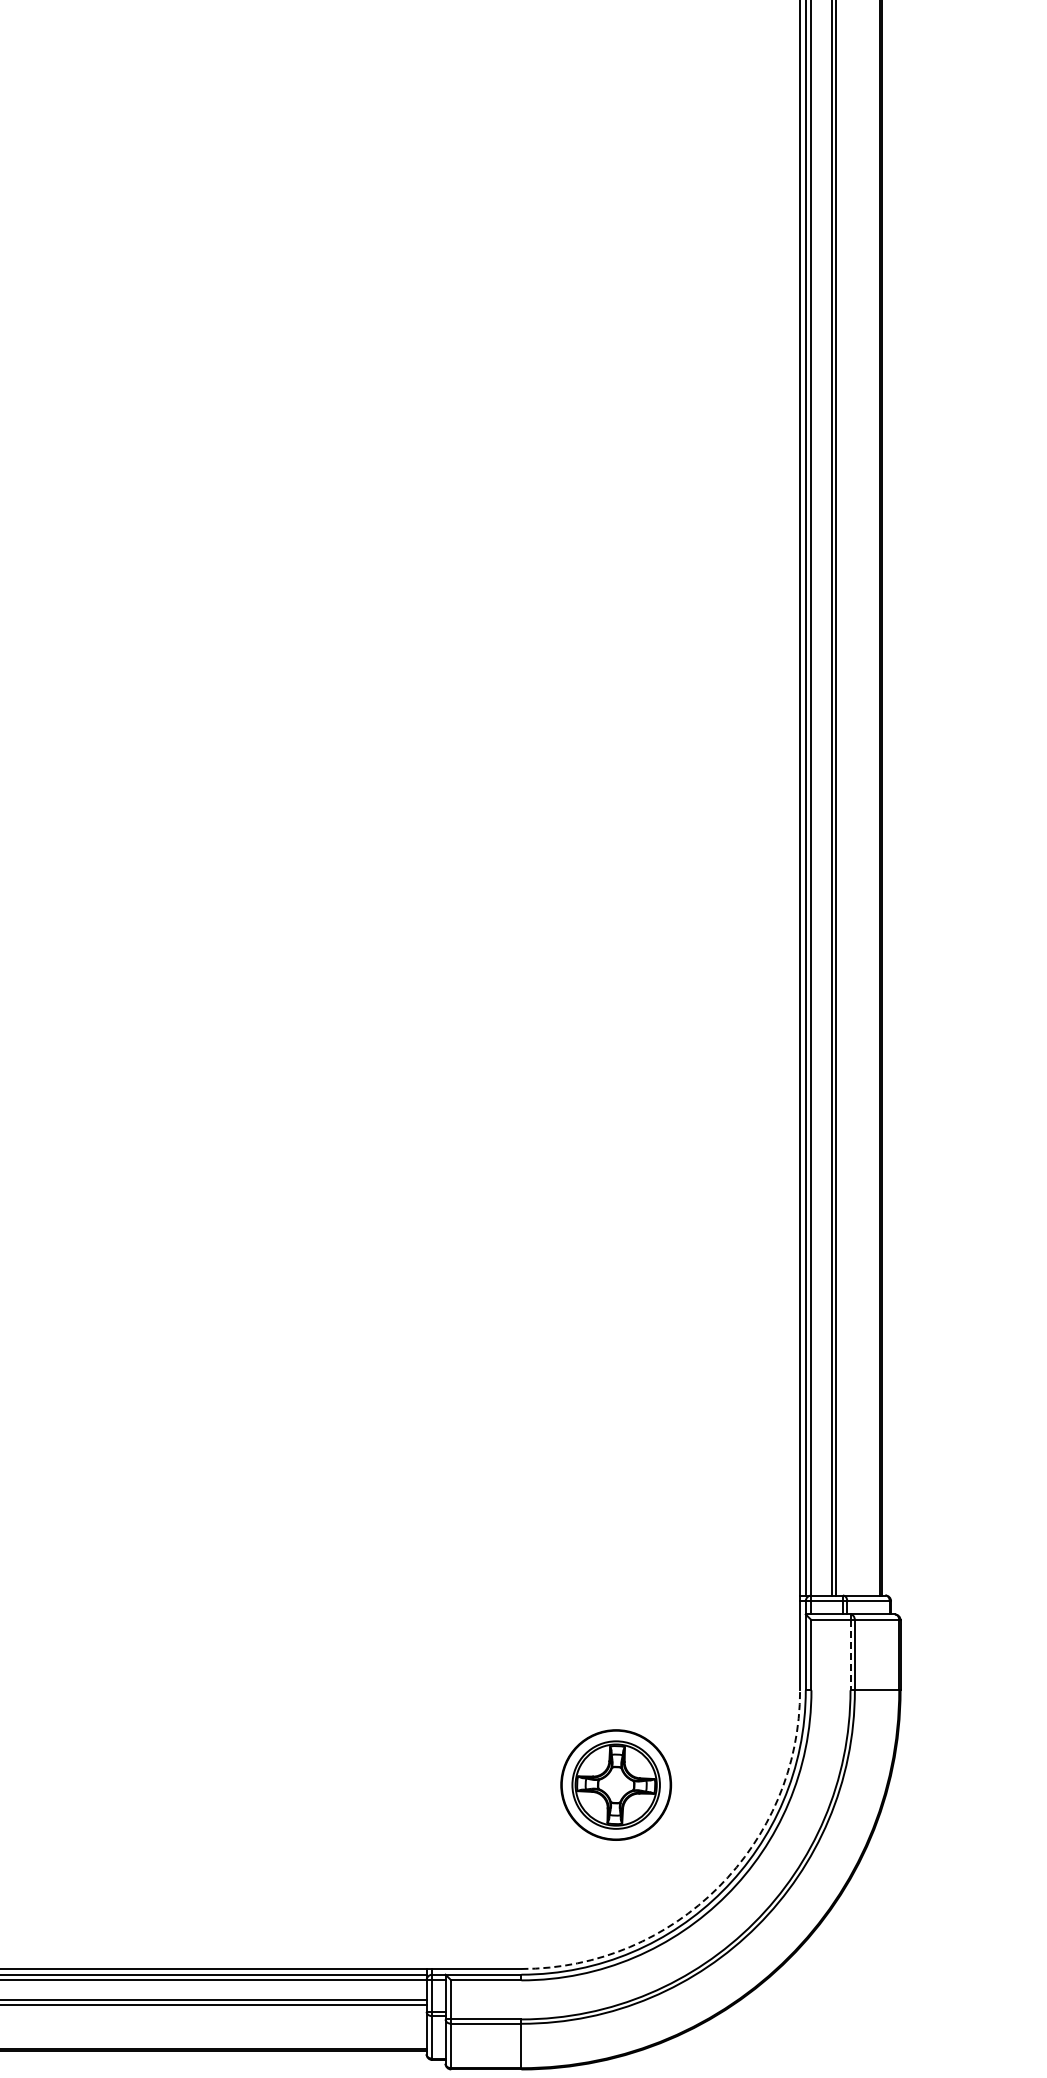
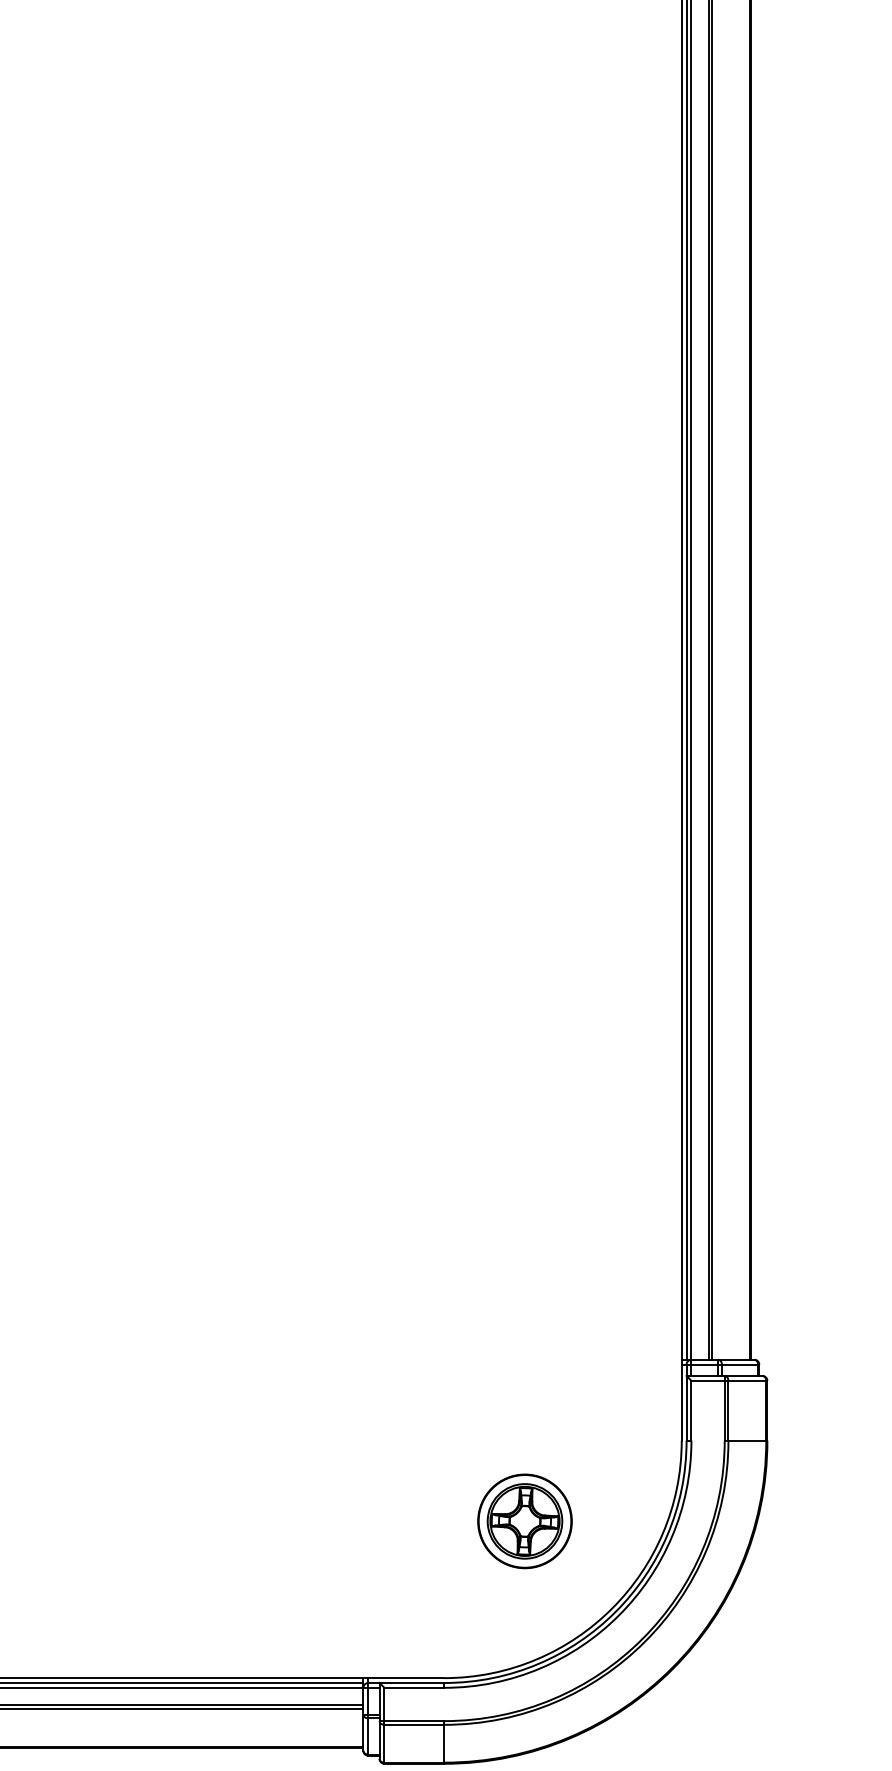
line: (850, 1655) -> (724, 1410), dashed -> solid
arc: (718, 1887) -> (612, 1608), dashed -> solid

